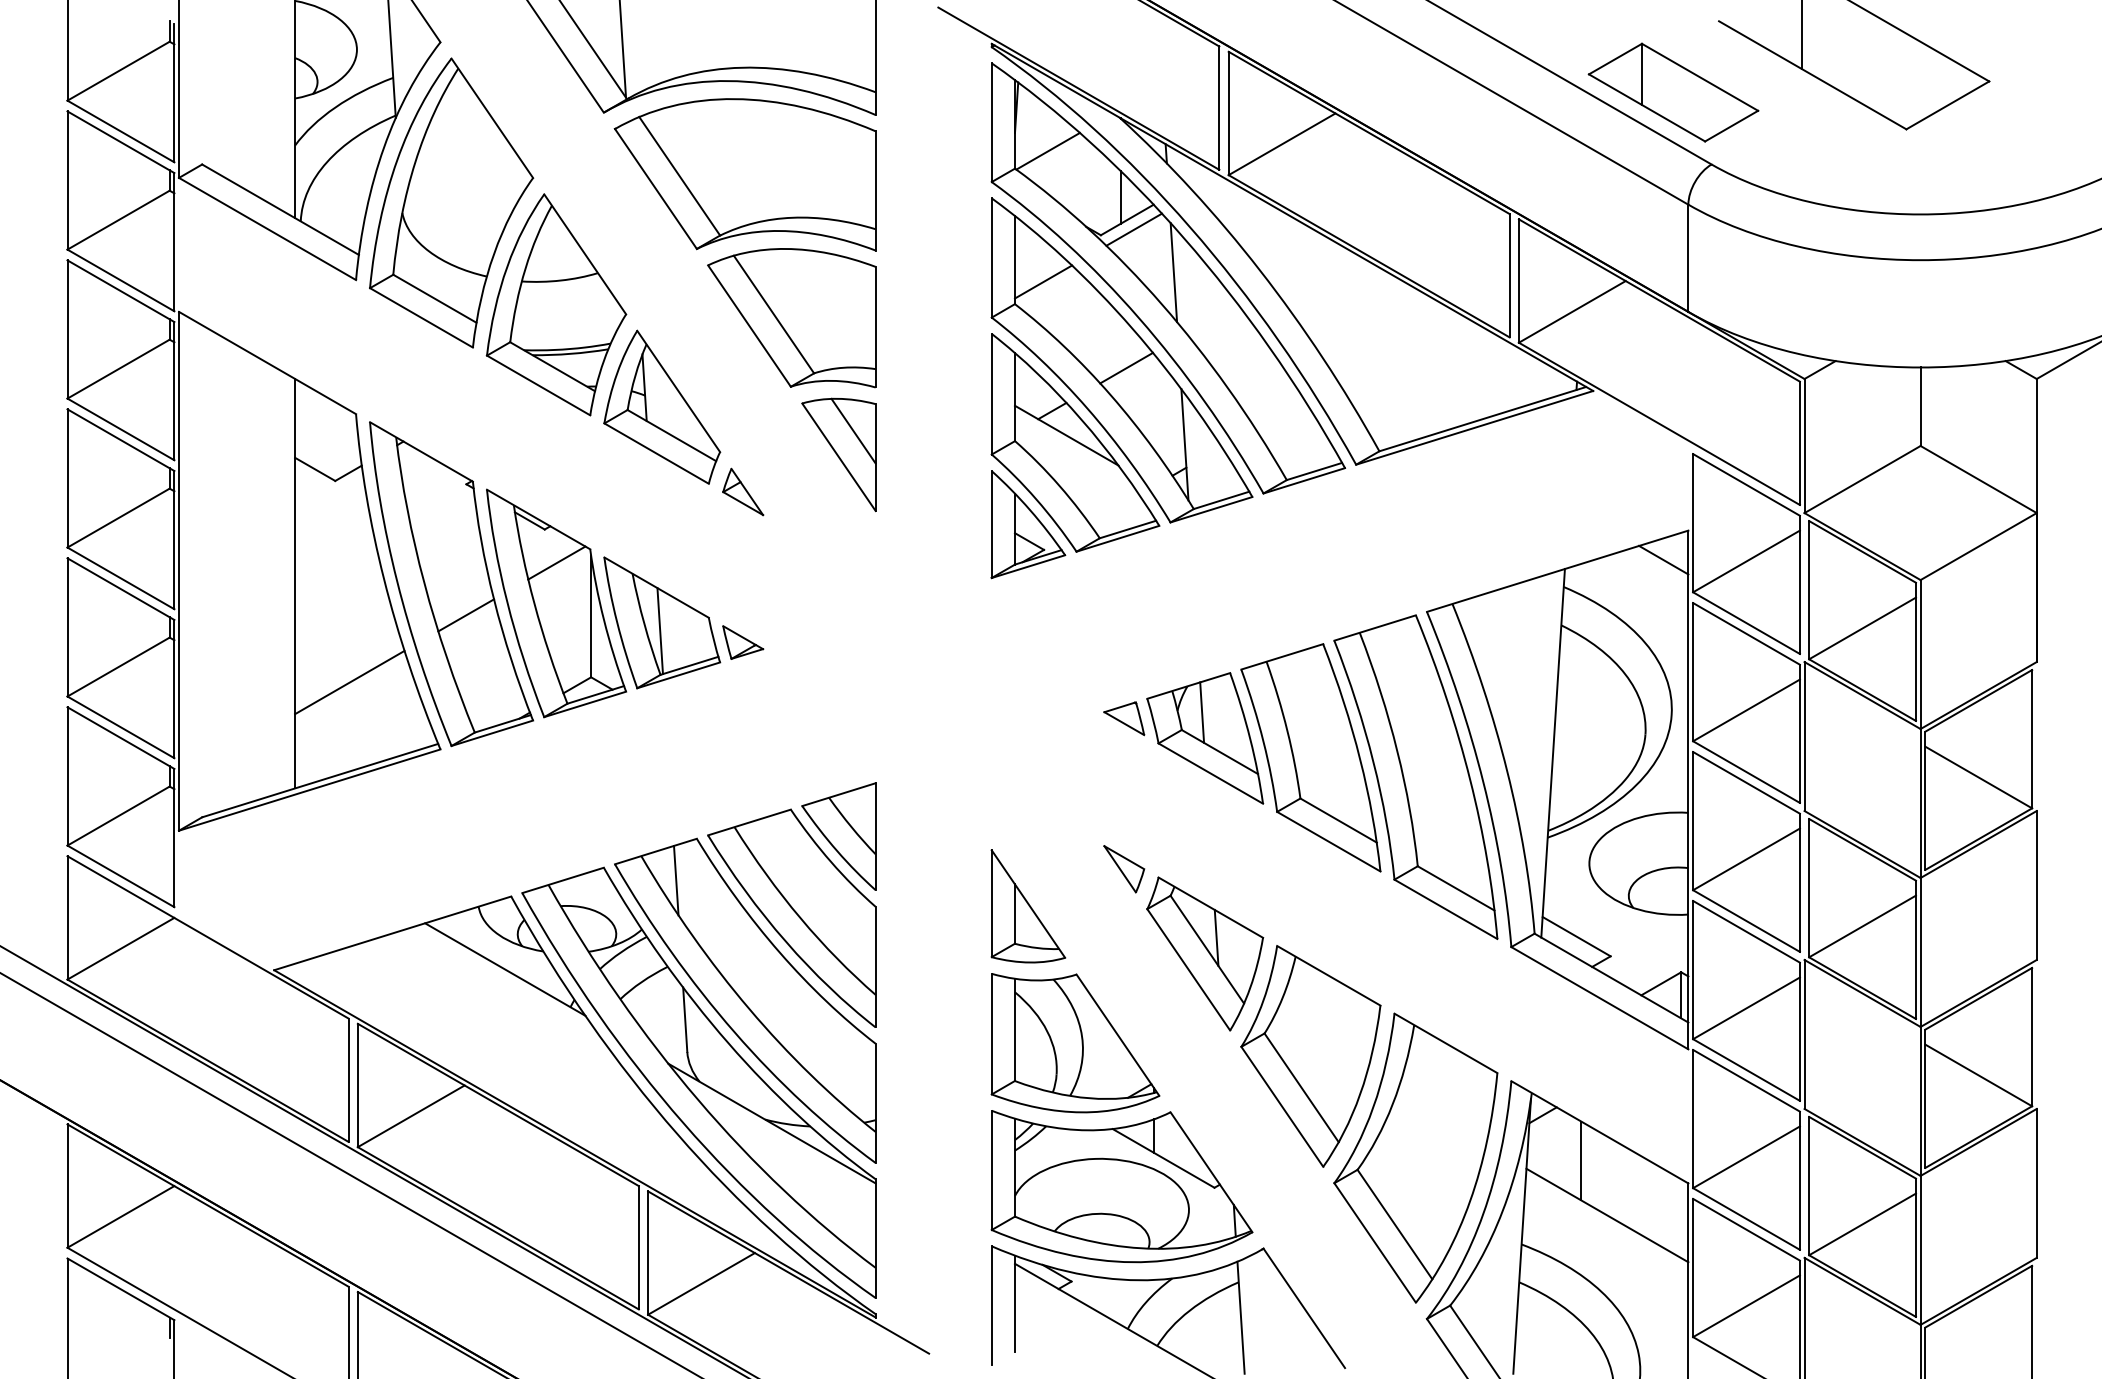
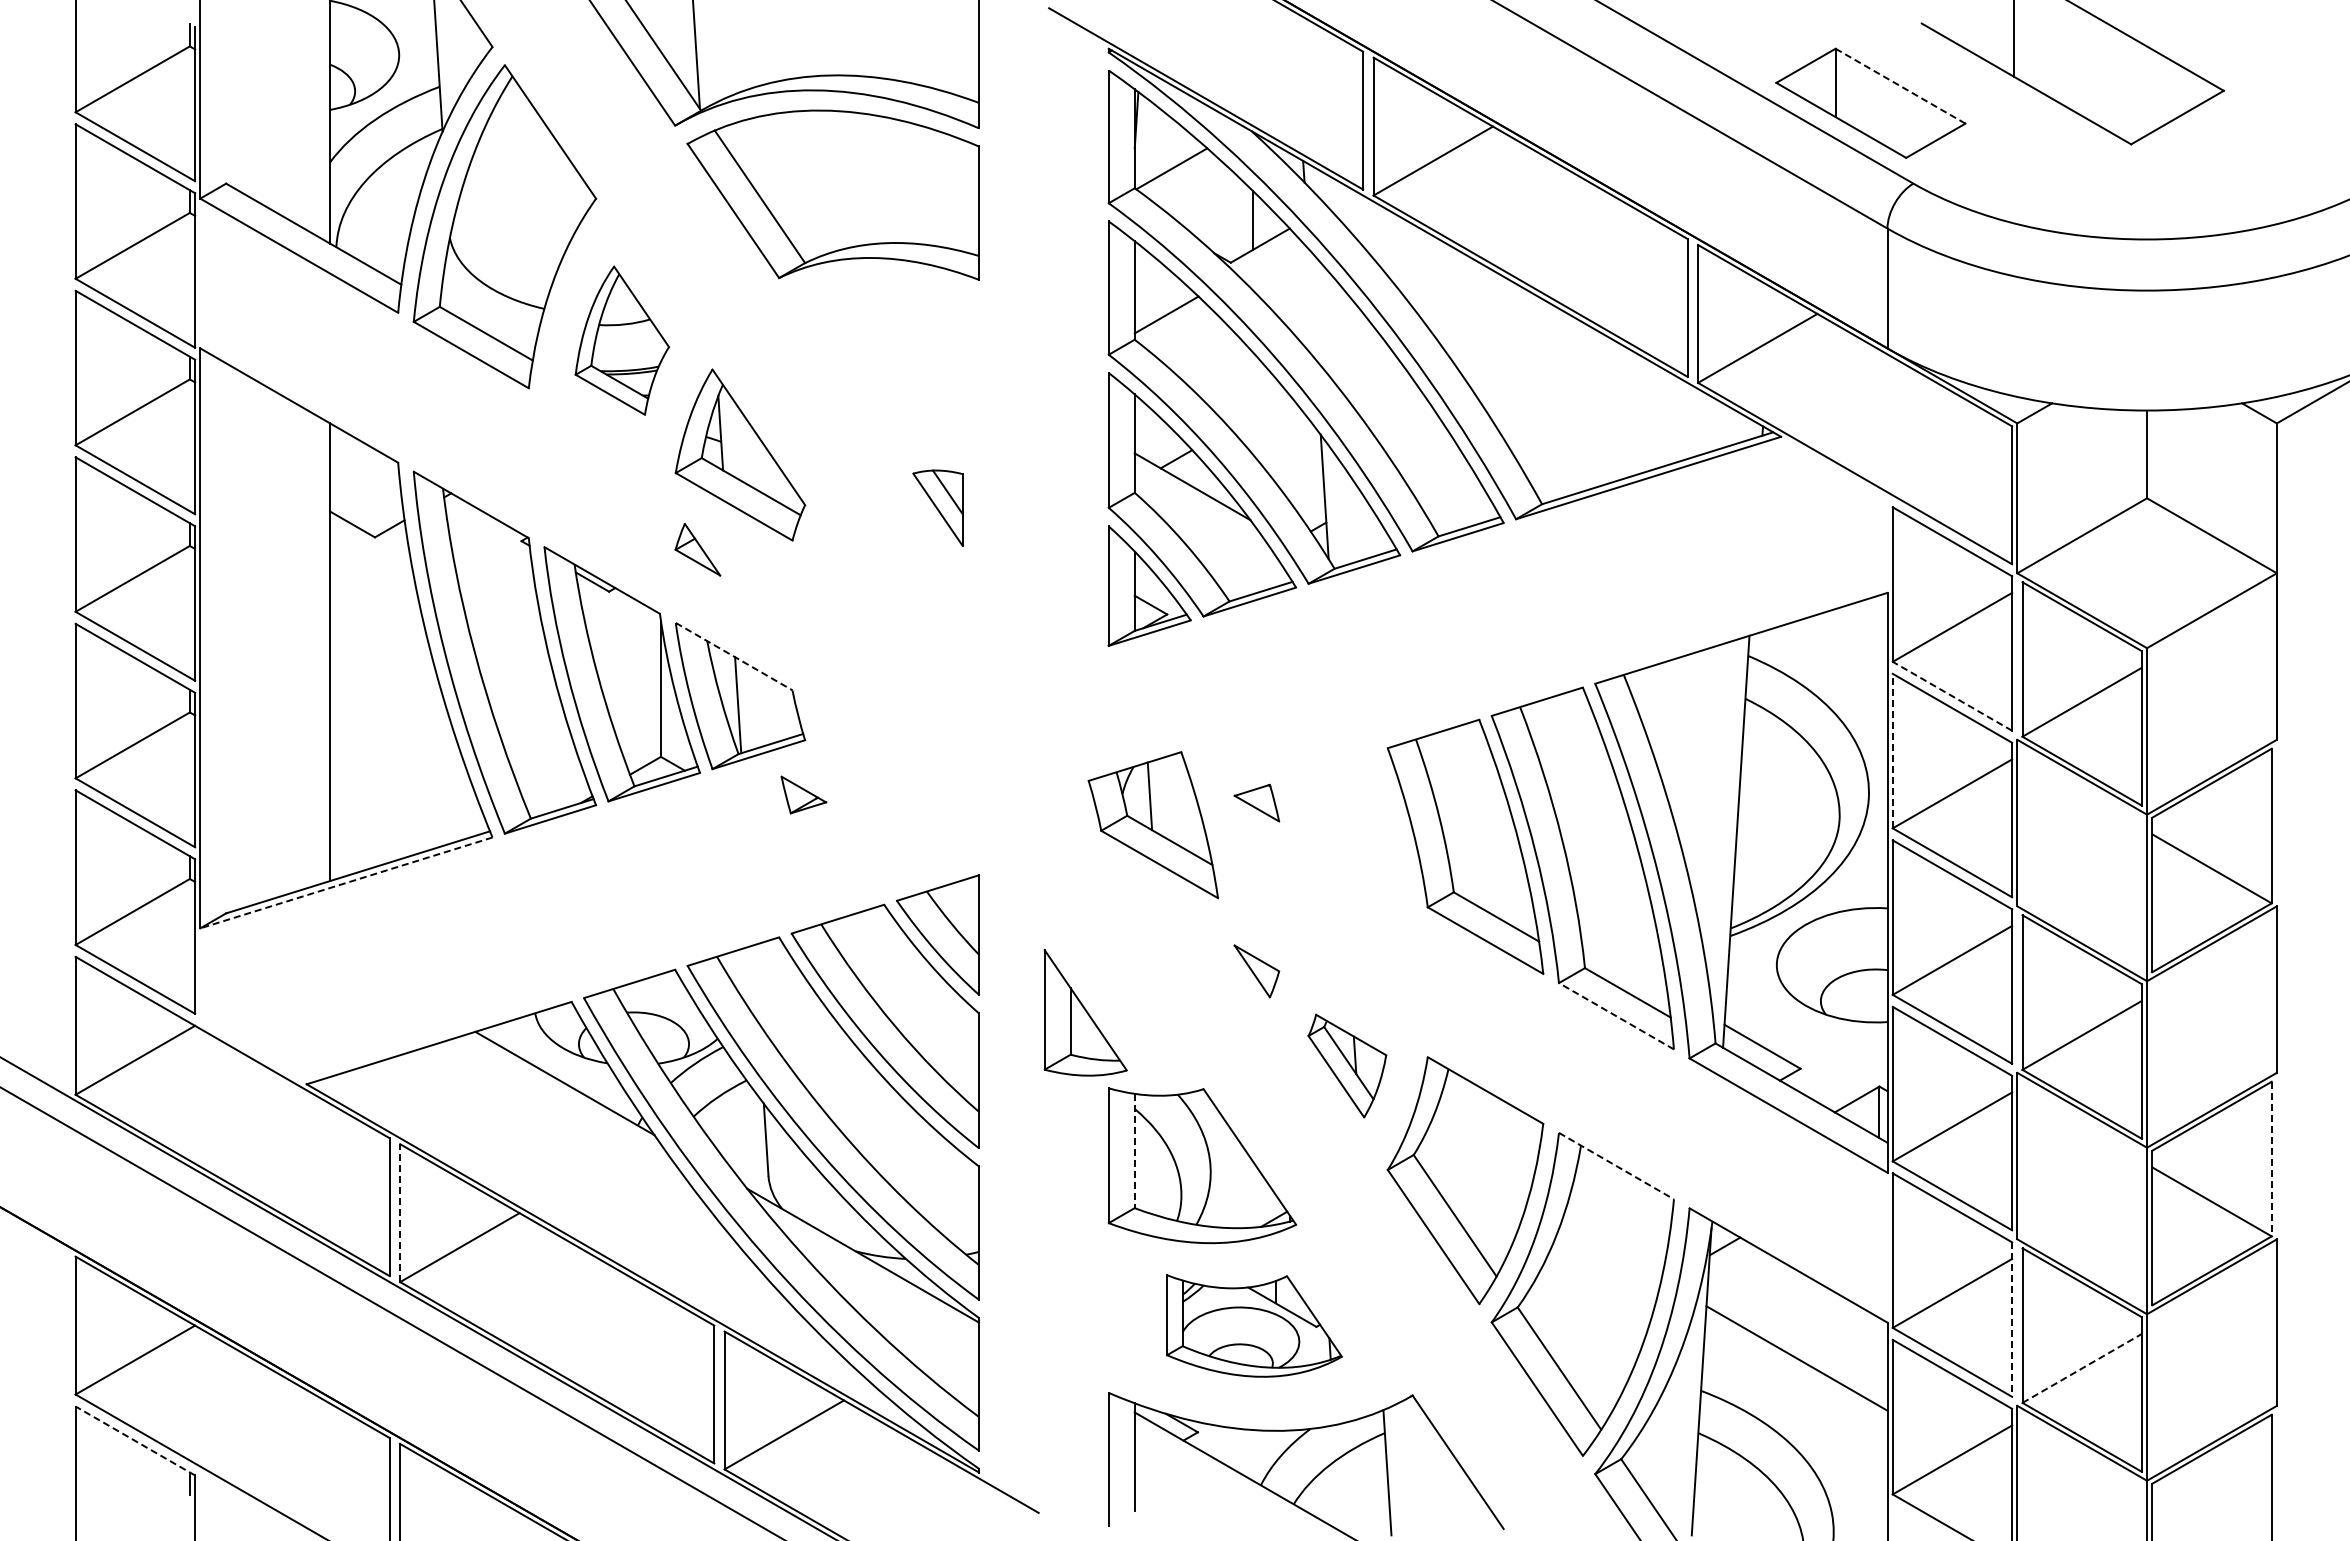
line: (1700, 77) -> (1900, 86), solid -> dashed
line: (1133, 229) -> (1267, 256), removed
line: (1173, 272) -> (1311, 304), removed
part: (556, 304) -> (622, 340), size x0.6
part: (791, 318) -> (884, 355), removed
line: (1126, 368) -> (1259, 411), removed
part: (838, 454) -> (937, 507), size x0.6
part: (742, 491) -> (697, 549), moved
line: (1663, 559) -> (1859, 625), removed
line: (556, 562) -> (622, 628), removed
line: (656, 587) -> (734, 656), solid -> dashed
line: (466, 615) -> (521, 687), removed
line: (1746, 623) -> (1952, 696), solid -> dashed
part: (742, 642) -> (803, 794), moved
line: (1692, 671) -> (1892, 750), solid -> dashed
line: (350, 682) -> (391, 762), removed
part: (1204, 738) -> (1152, 825), moved
line: (308, 790) -> (345, 883), solid -> dashed
line: (675, 880) -> (755, 984), removed
part: (1028, 905) -> (1085, 1012), moved
line: (1445, 908) -> (1616, 1015), solid -> dashed
part: (1205, 953) -> (1347, 1065), size x0.6
line: (1014, 1030) -> (1134, 1151), solid -> dashed
line: (2031, 1037) -> (2271, 1159), solid -> dashed
line: (1445, 1043) -> (1616, 1166), solid -> dashed
line: (358, 1085) -> (400, 1213), solid -> dashed
line: (1581, 1160) -> (1767, 1297), removed
line: (1800, 1181) -> (2012, 1320), solid -> dashed
part: (1122, 1186) -> (1254, 1325), size x0.6
line: (1862, 1224) -> (2082, 1368), solid -> dashed
line: (121, 1289) -> (135, 1441), solid -> dashed

